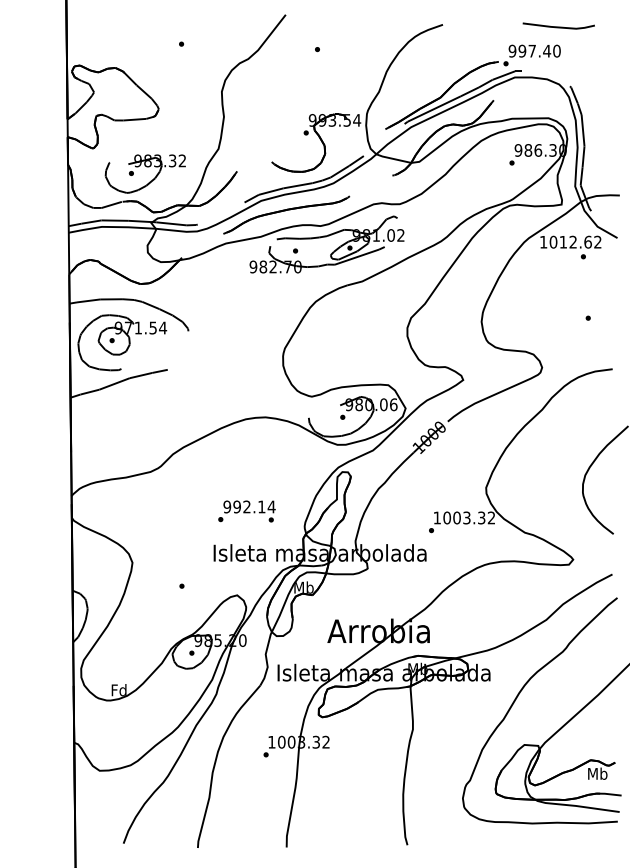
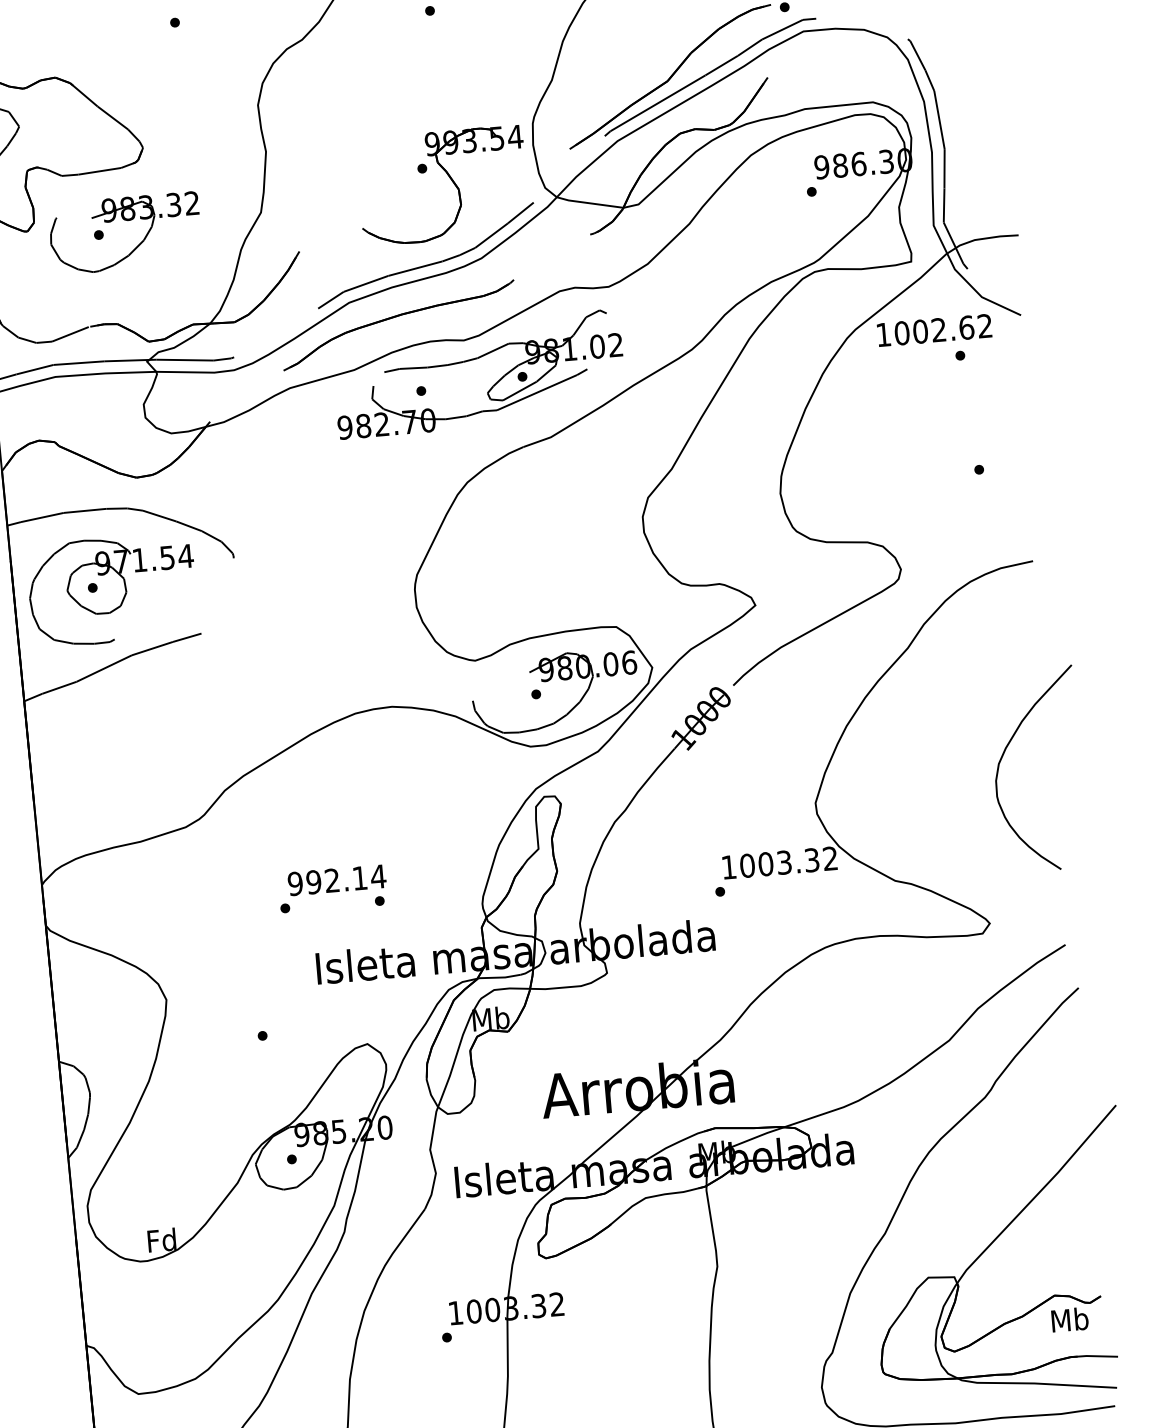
part: (146, 167) -> (126, 221), moved
text: (563, 241) -> (920, 330), 1012.62 -> 1002.62
text: (246, 511) -> (332, 889), moved

